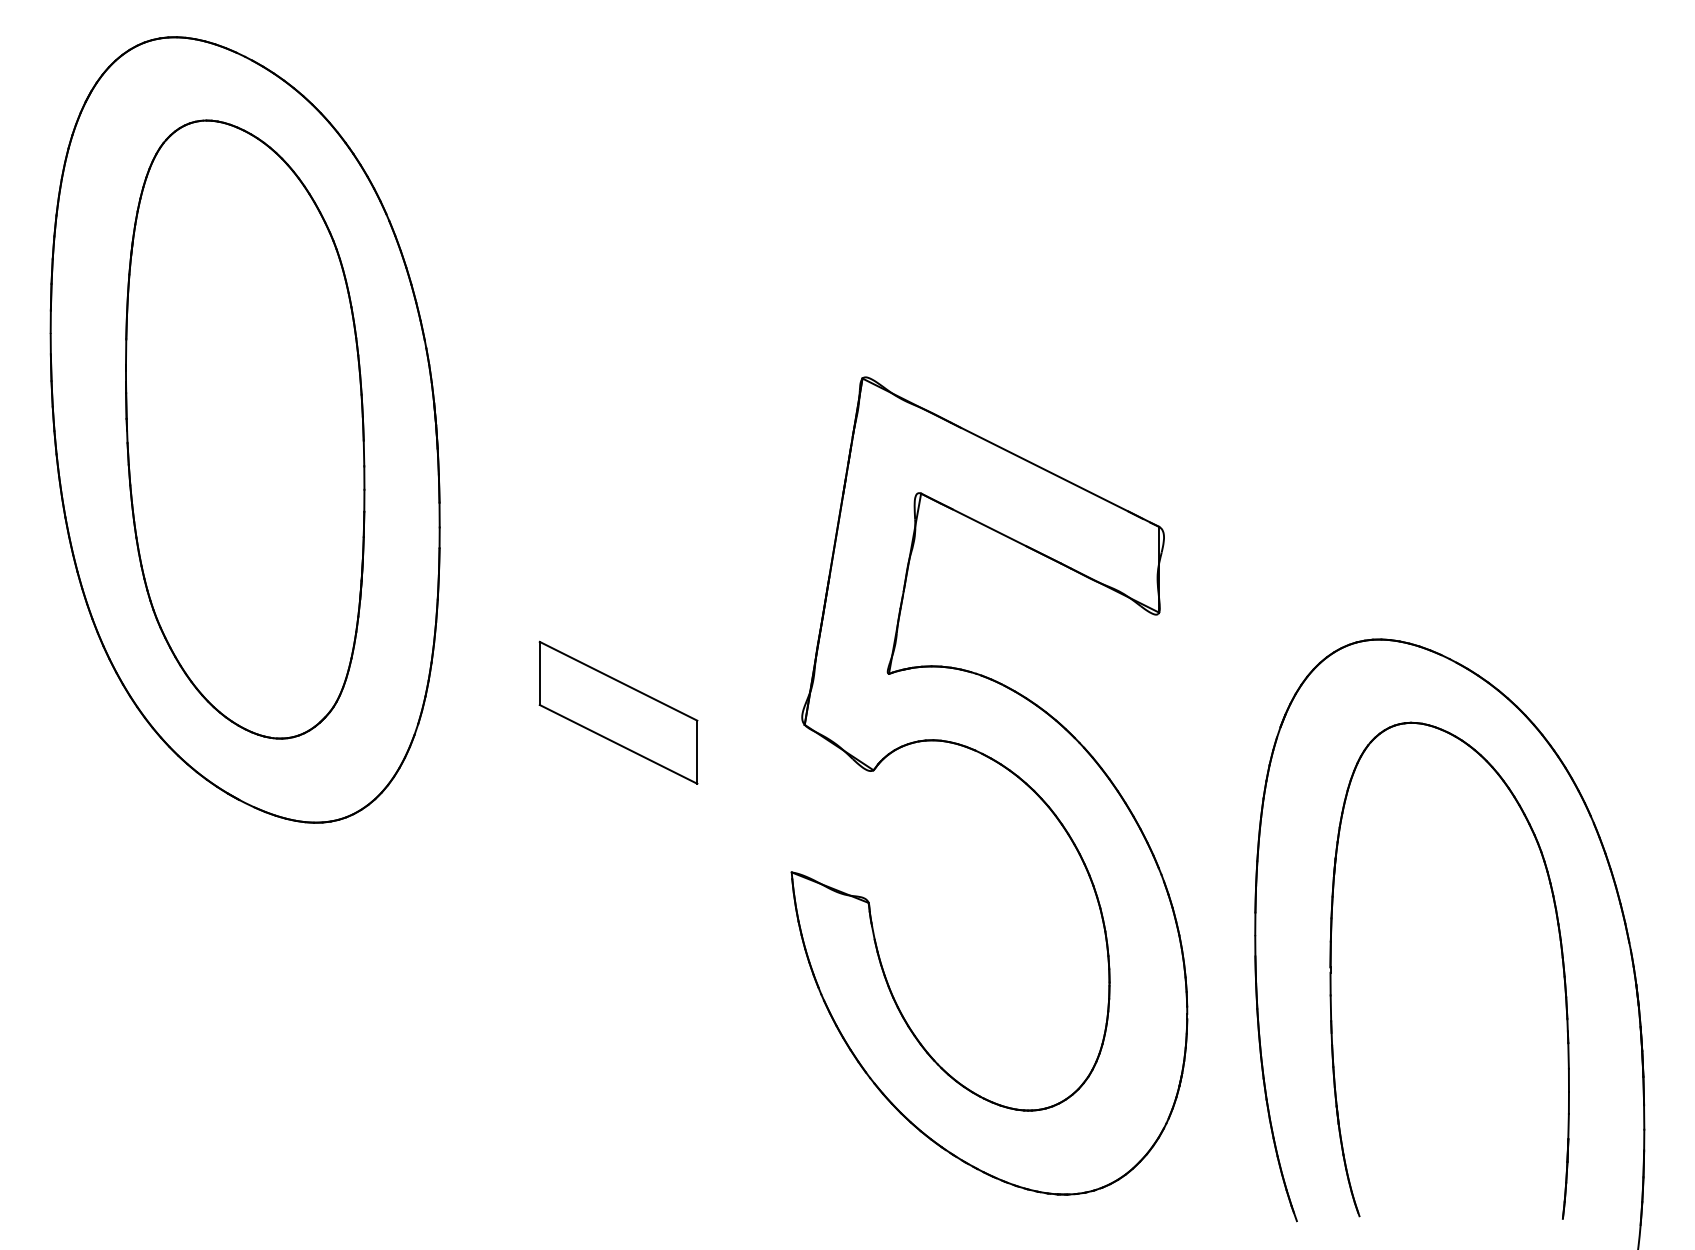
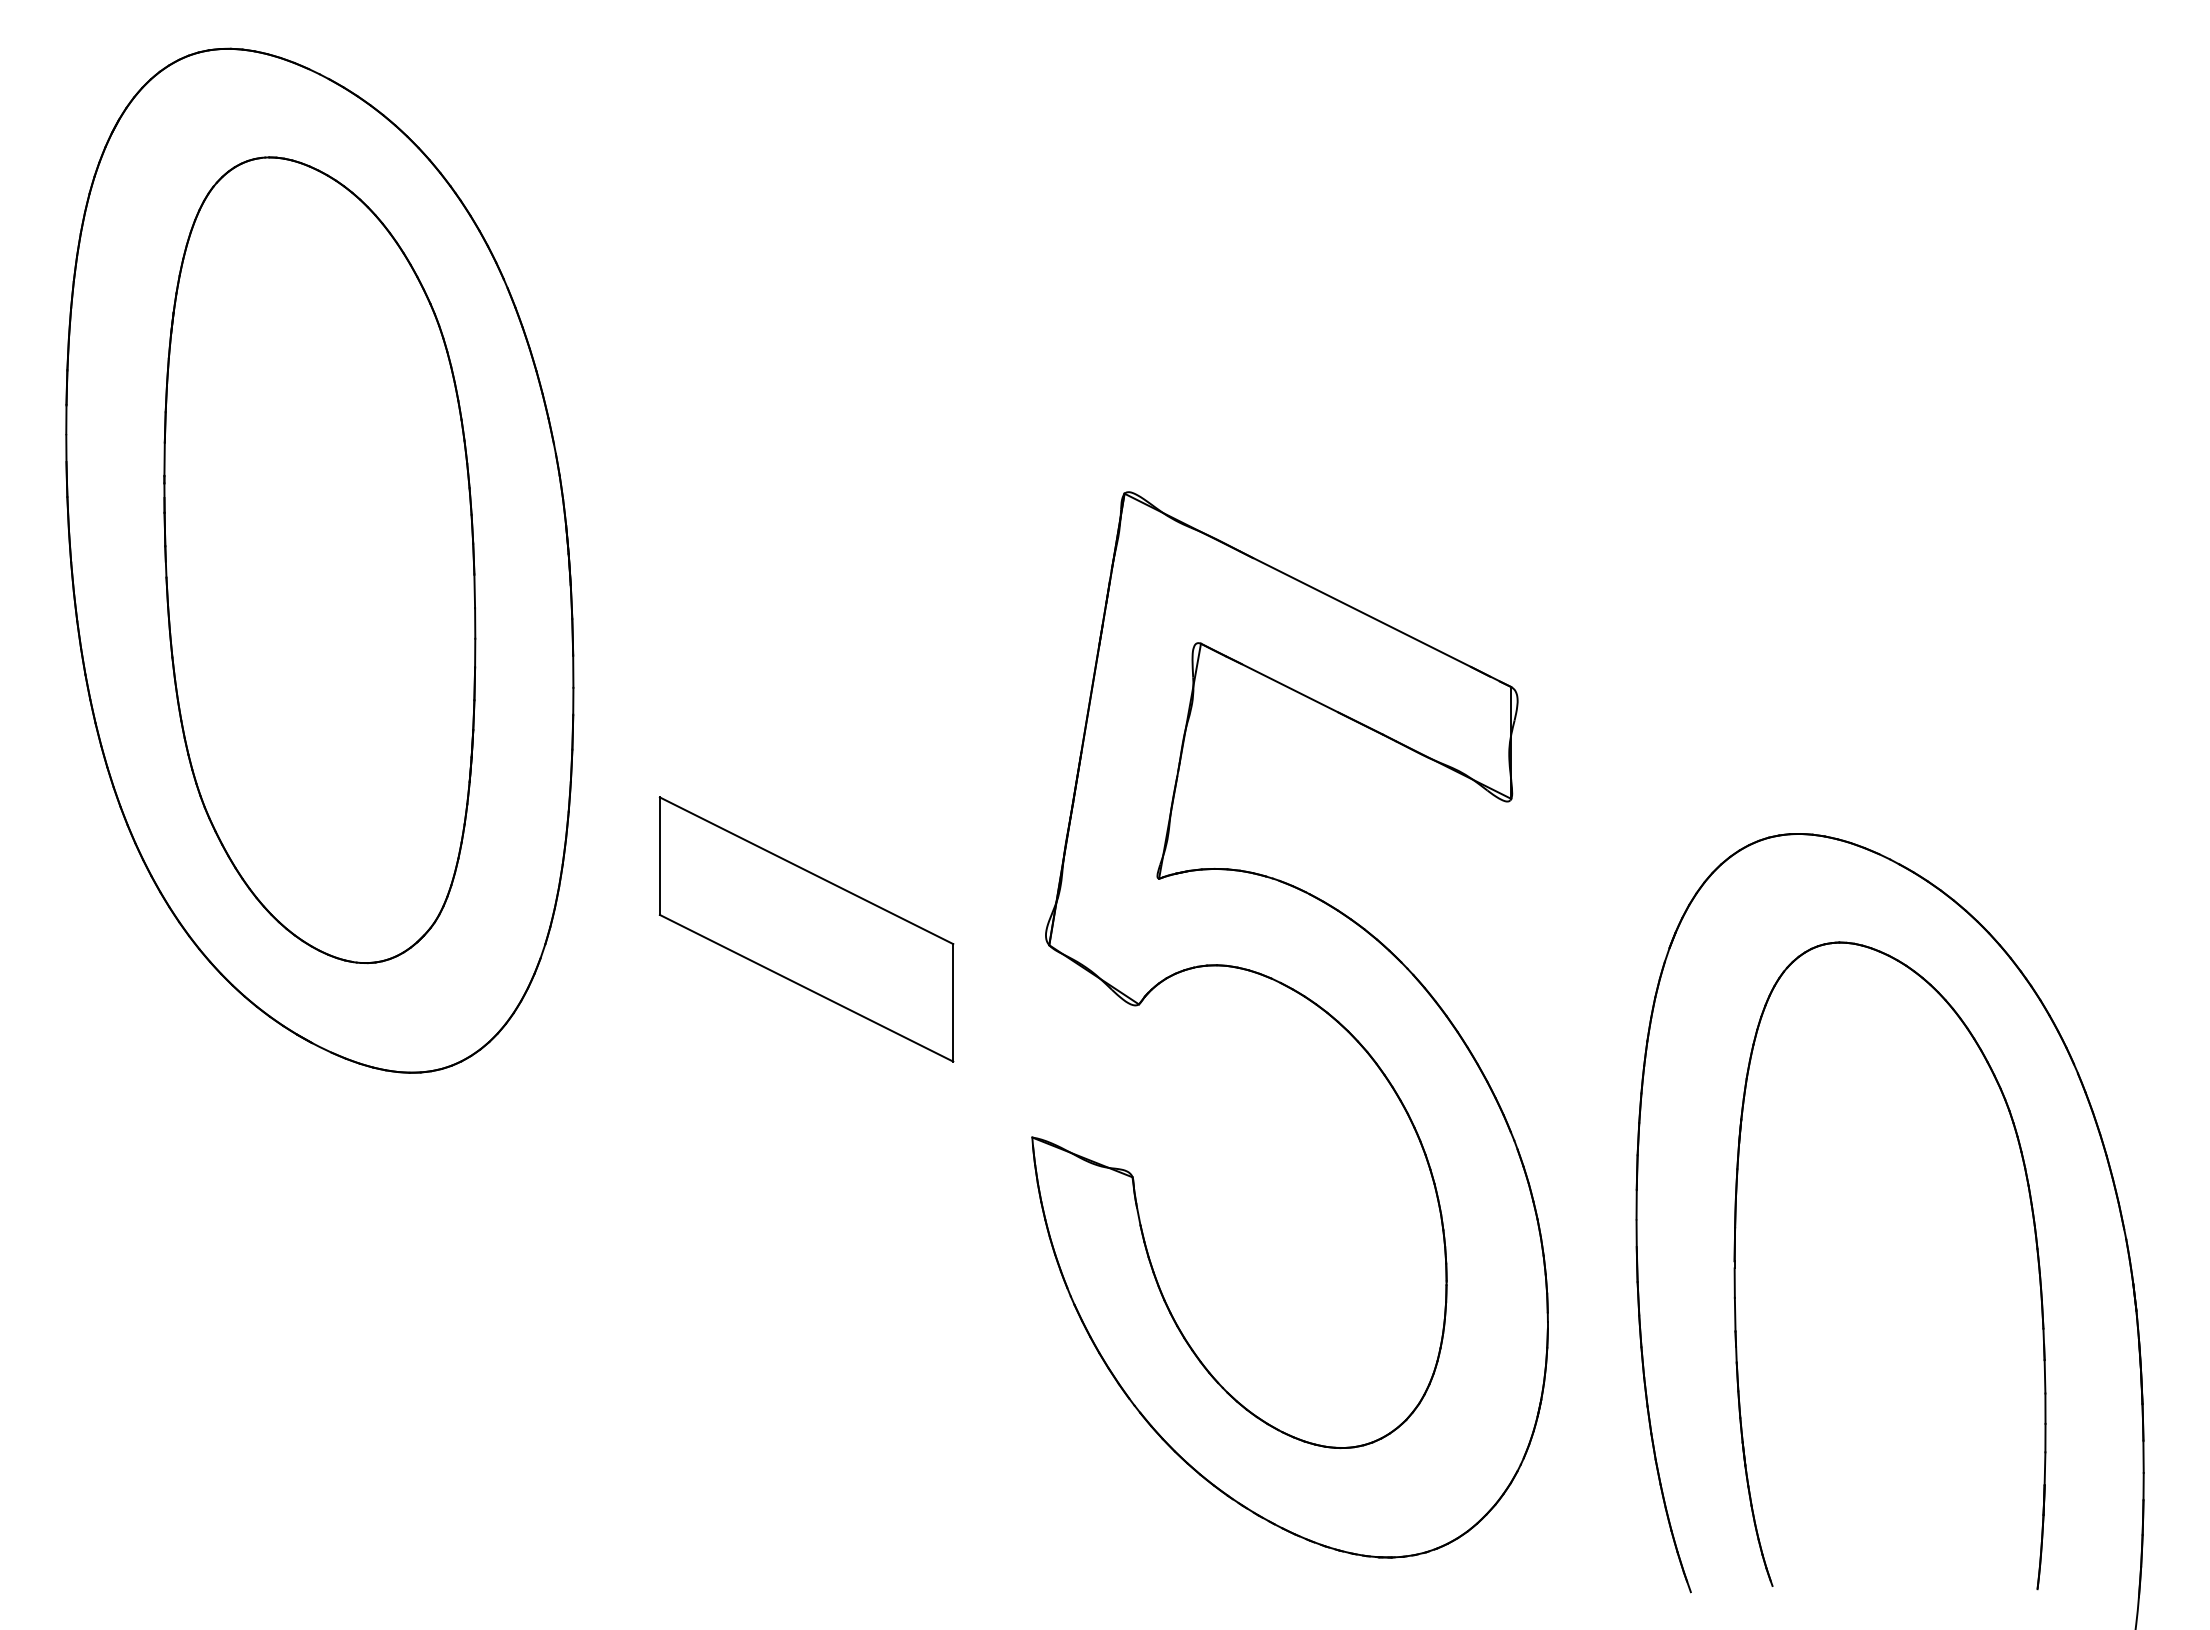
part: (618, 712) -> (806, 929), size x1.43

